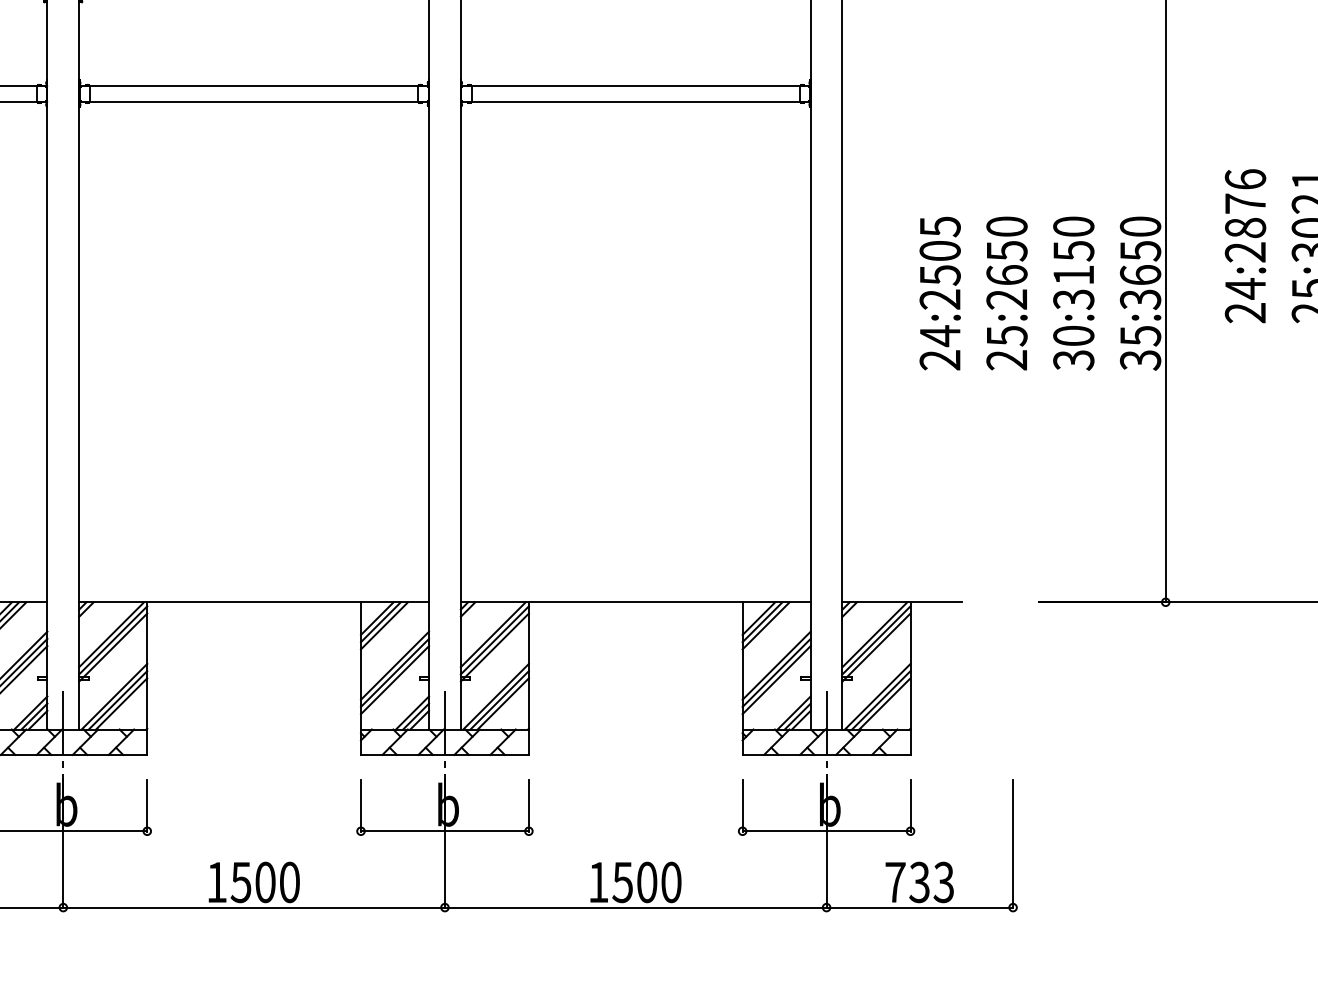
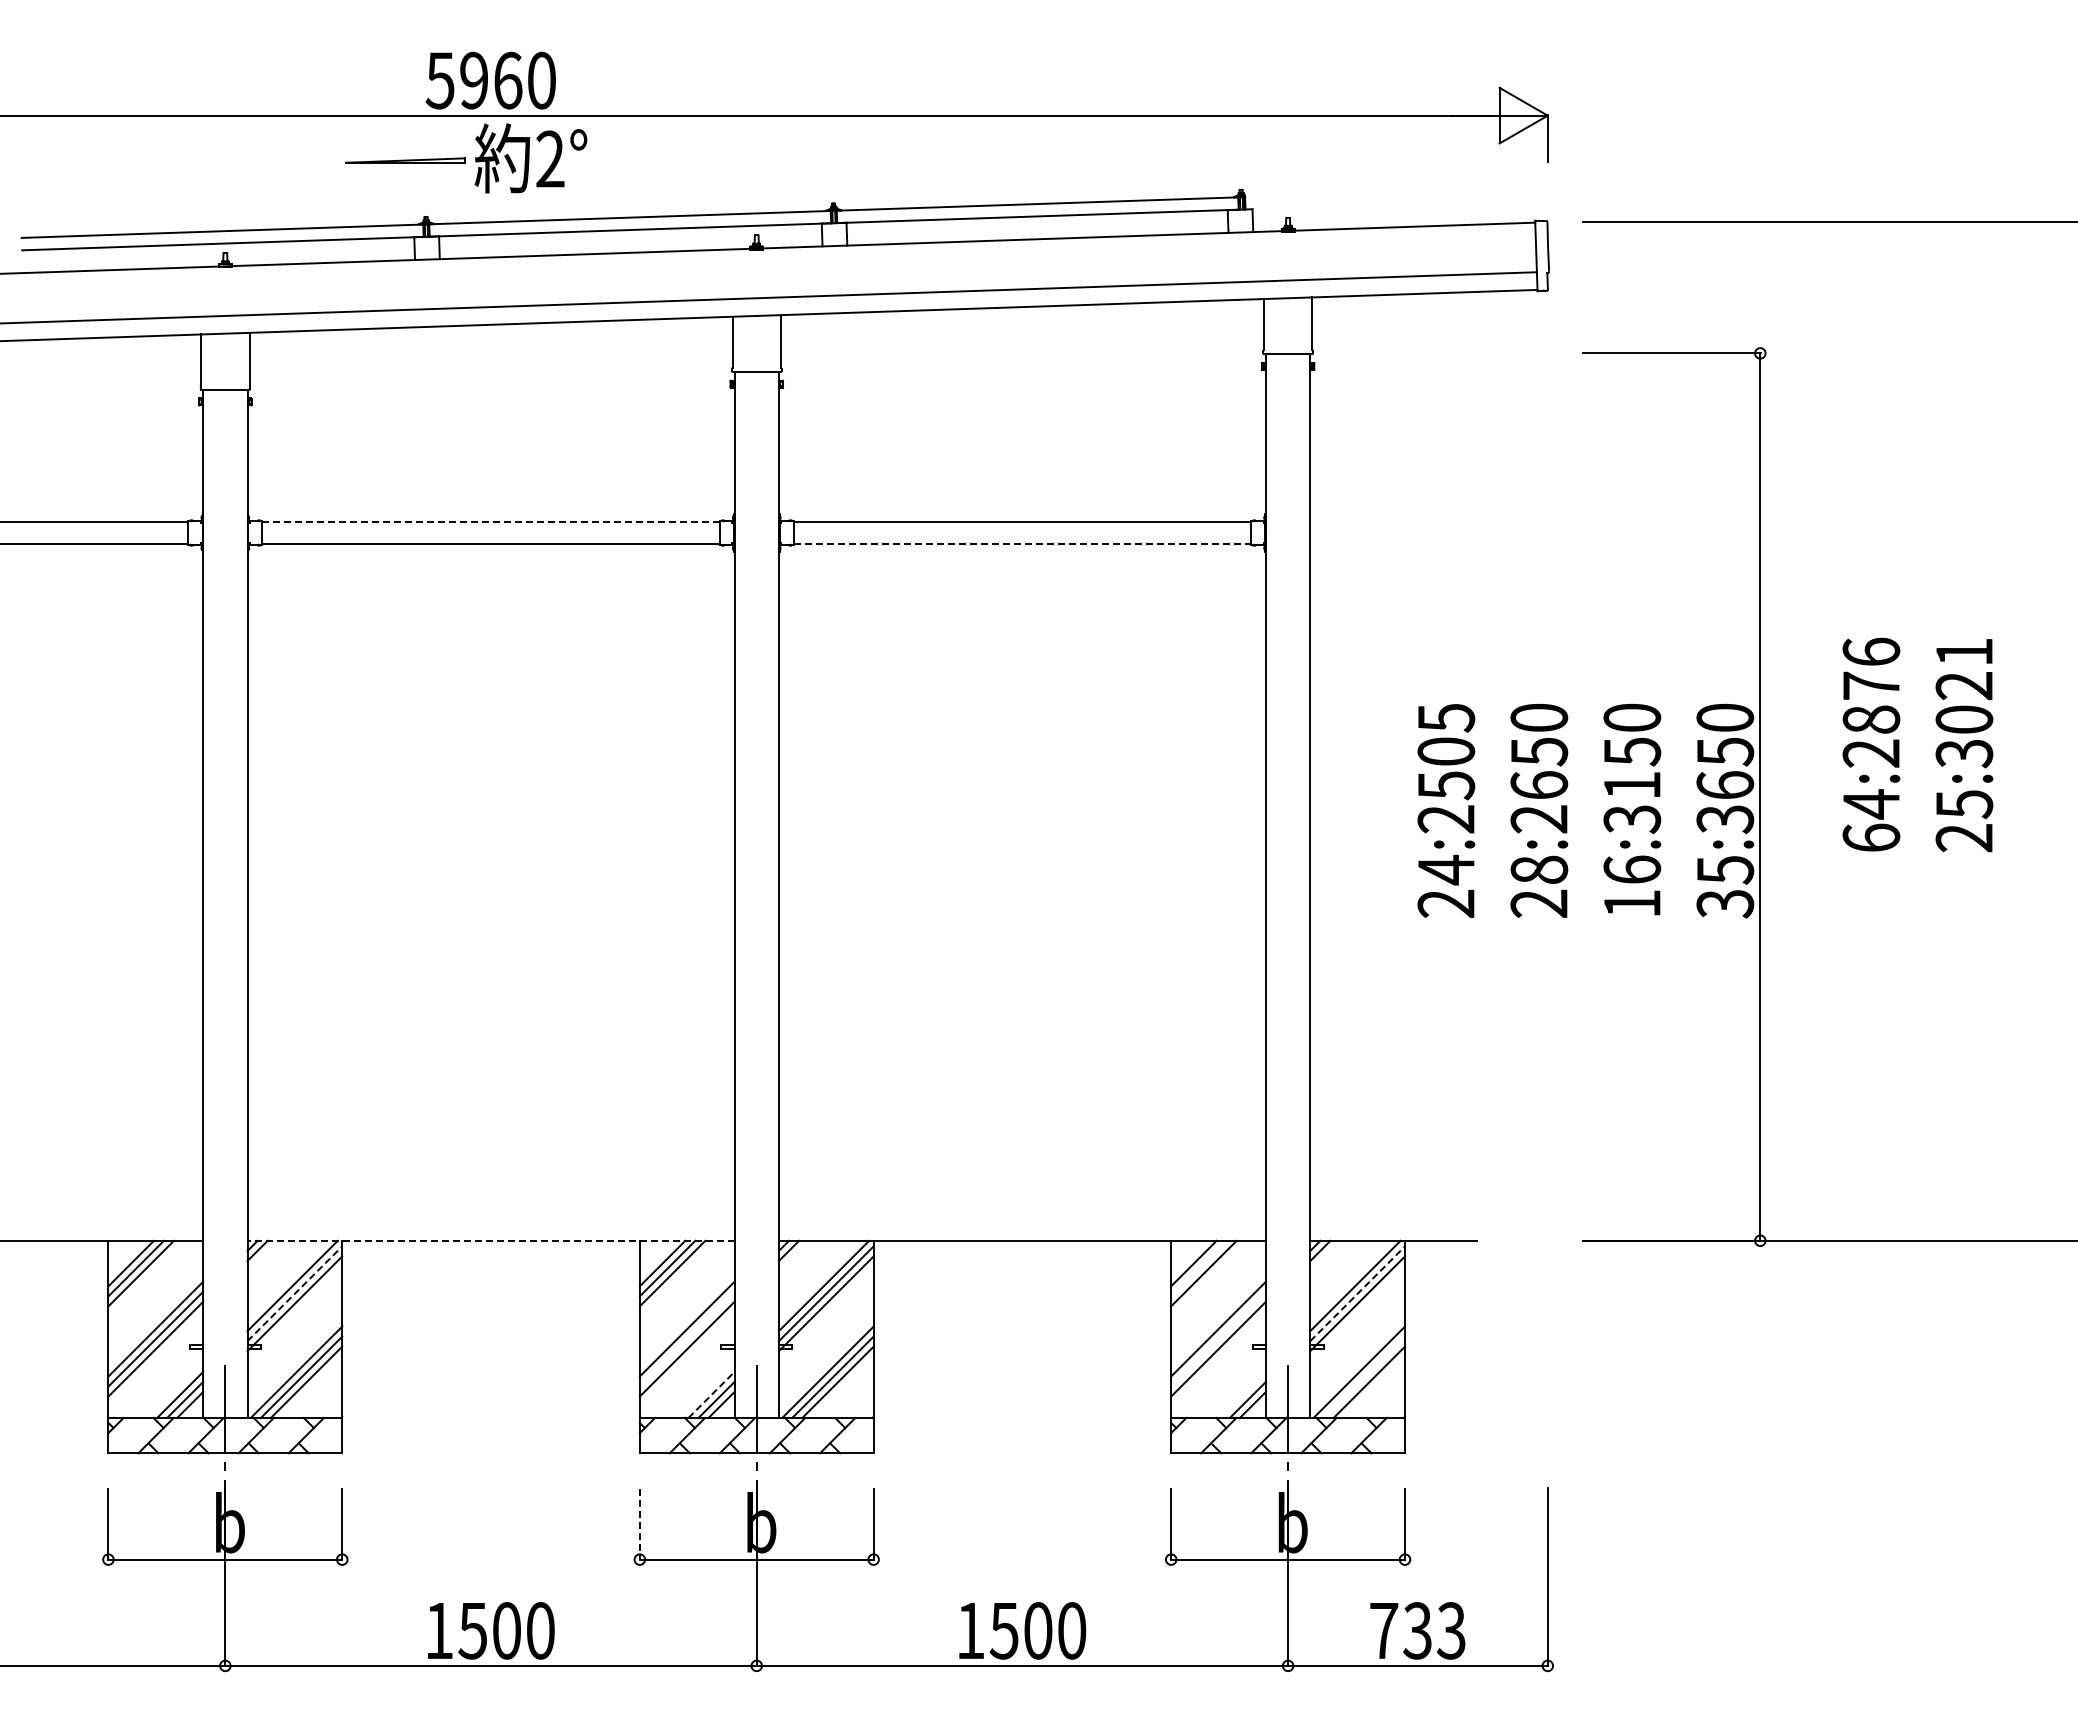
line: (254, 86) -> (491, 522), solid -> dashed
line: (635, 101) -> (1022, 543), solid -> dashed
text: (1245, 312) -> (1871, 837), 24:2876 -> 64:2876
text: (1007, 335) -> (1539, 869), 25:2650 -> 28:2650
text: (1073, 347) -> (1632, 886), 30:3150 -> 16:3150
line: (254, 602) -> (491, 1240), solid -> dashed
line: (762, 622) -> (1198, 1268), removed
line: (113, 640) -> (295, 1293), solid -> dashed
line: (876, 640) -> (1357, 1293), solid -> dashed
line: (394, 672) -> (686, 1338), removed
line: (776, 672) -> (1218, 1338), removed
line: (881, 699) -> (1364, 1376), removed
line: (412, 712) -> (711, 1394), solid -> dashed
line: (793, 712) -> (1242, 1394), removed
line: (360, 806) -> (639, 1524), solid -> dashed

